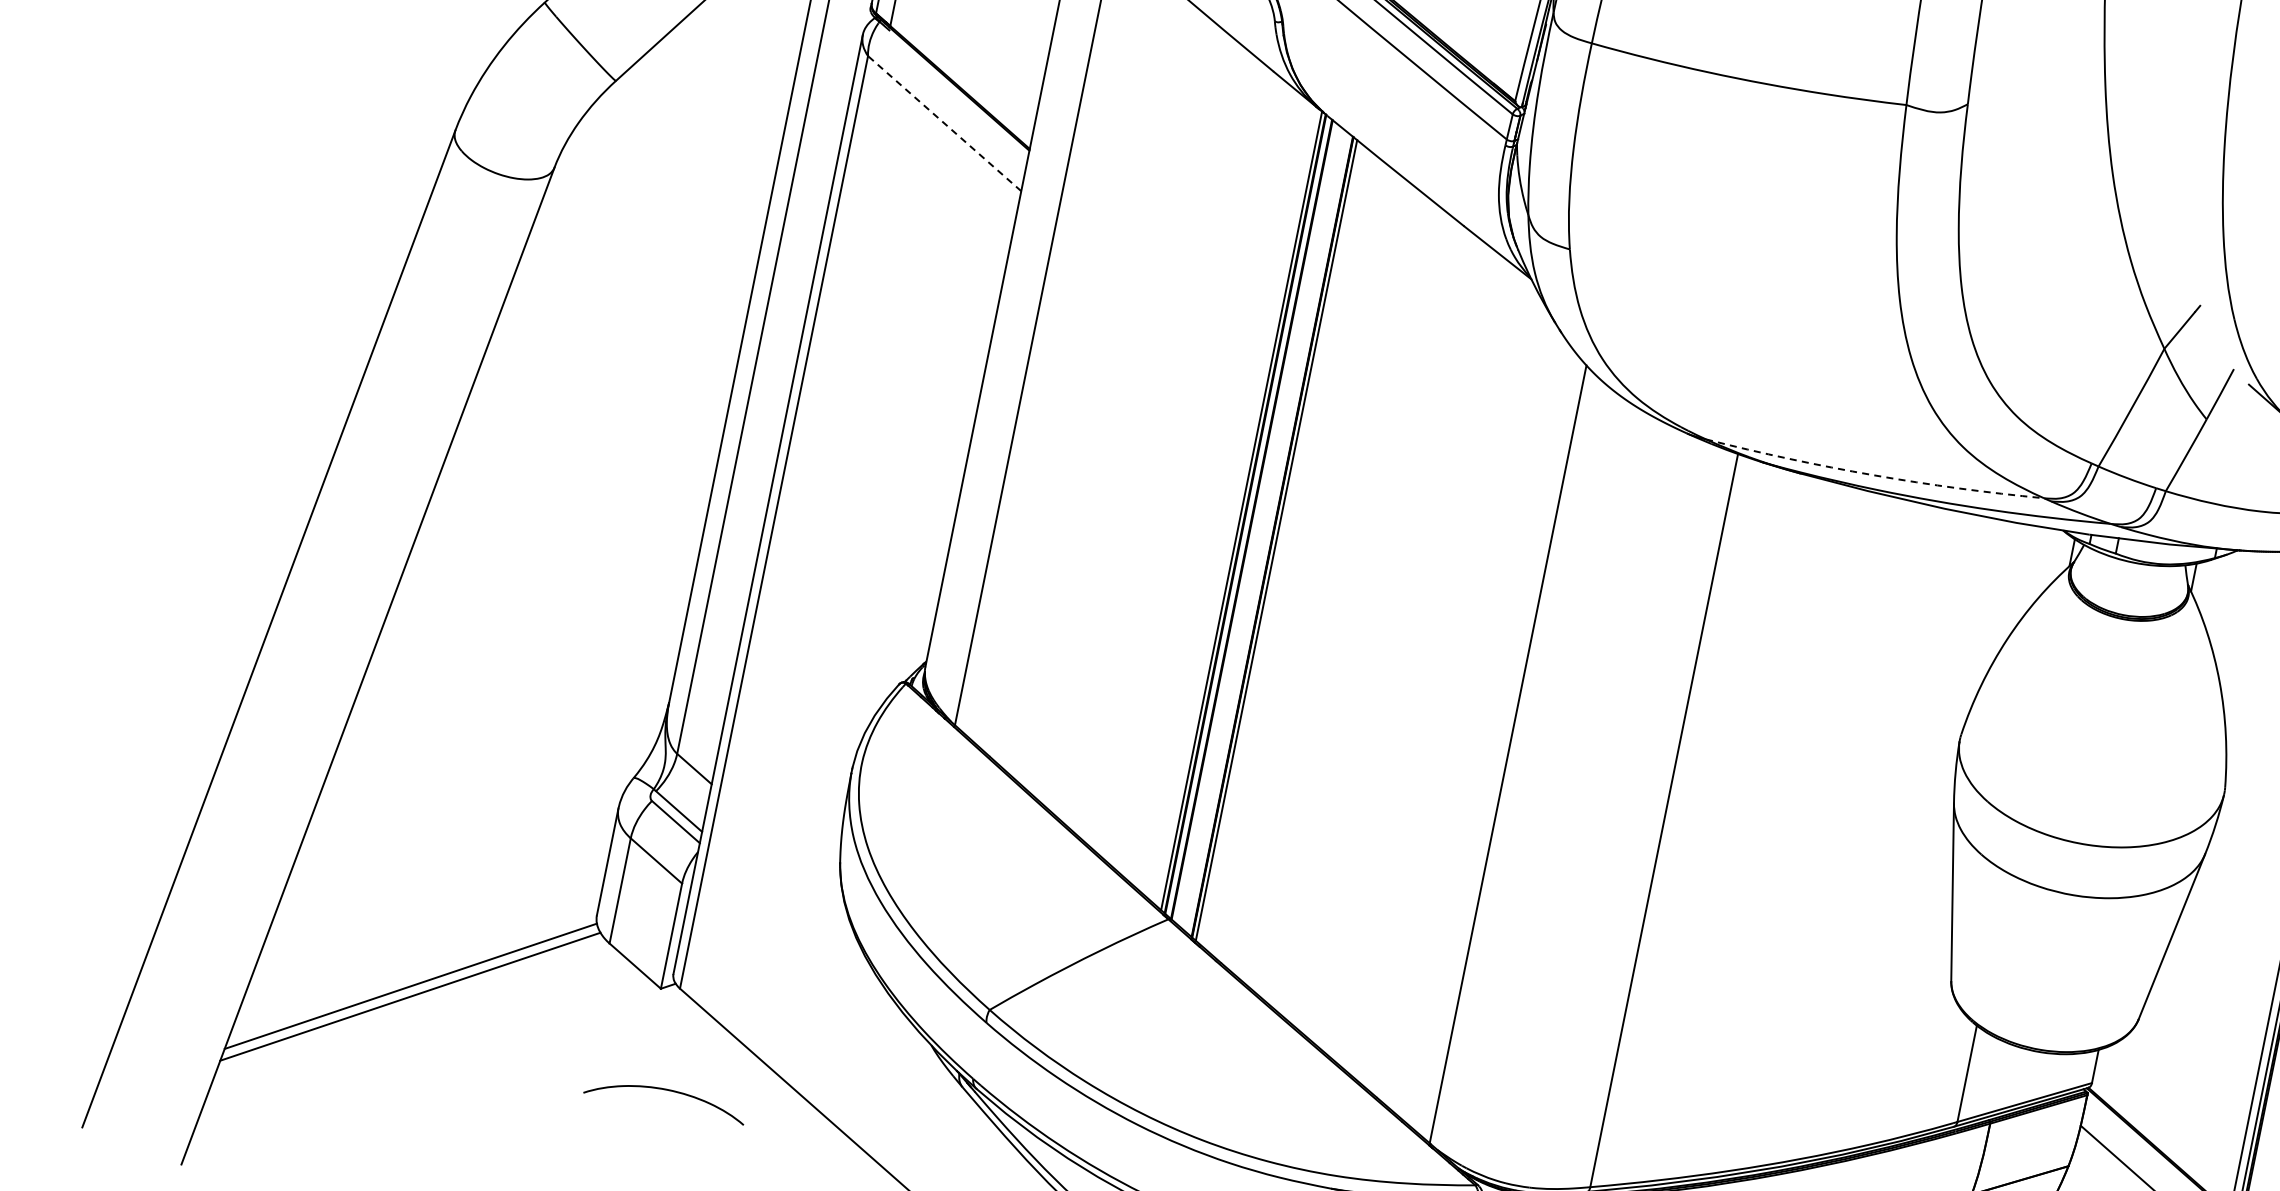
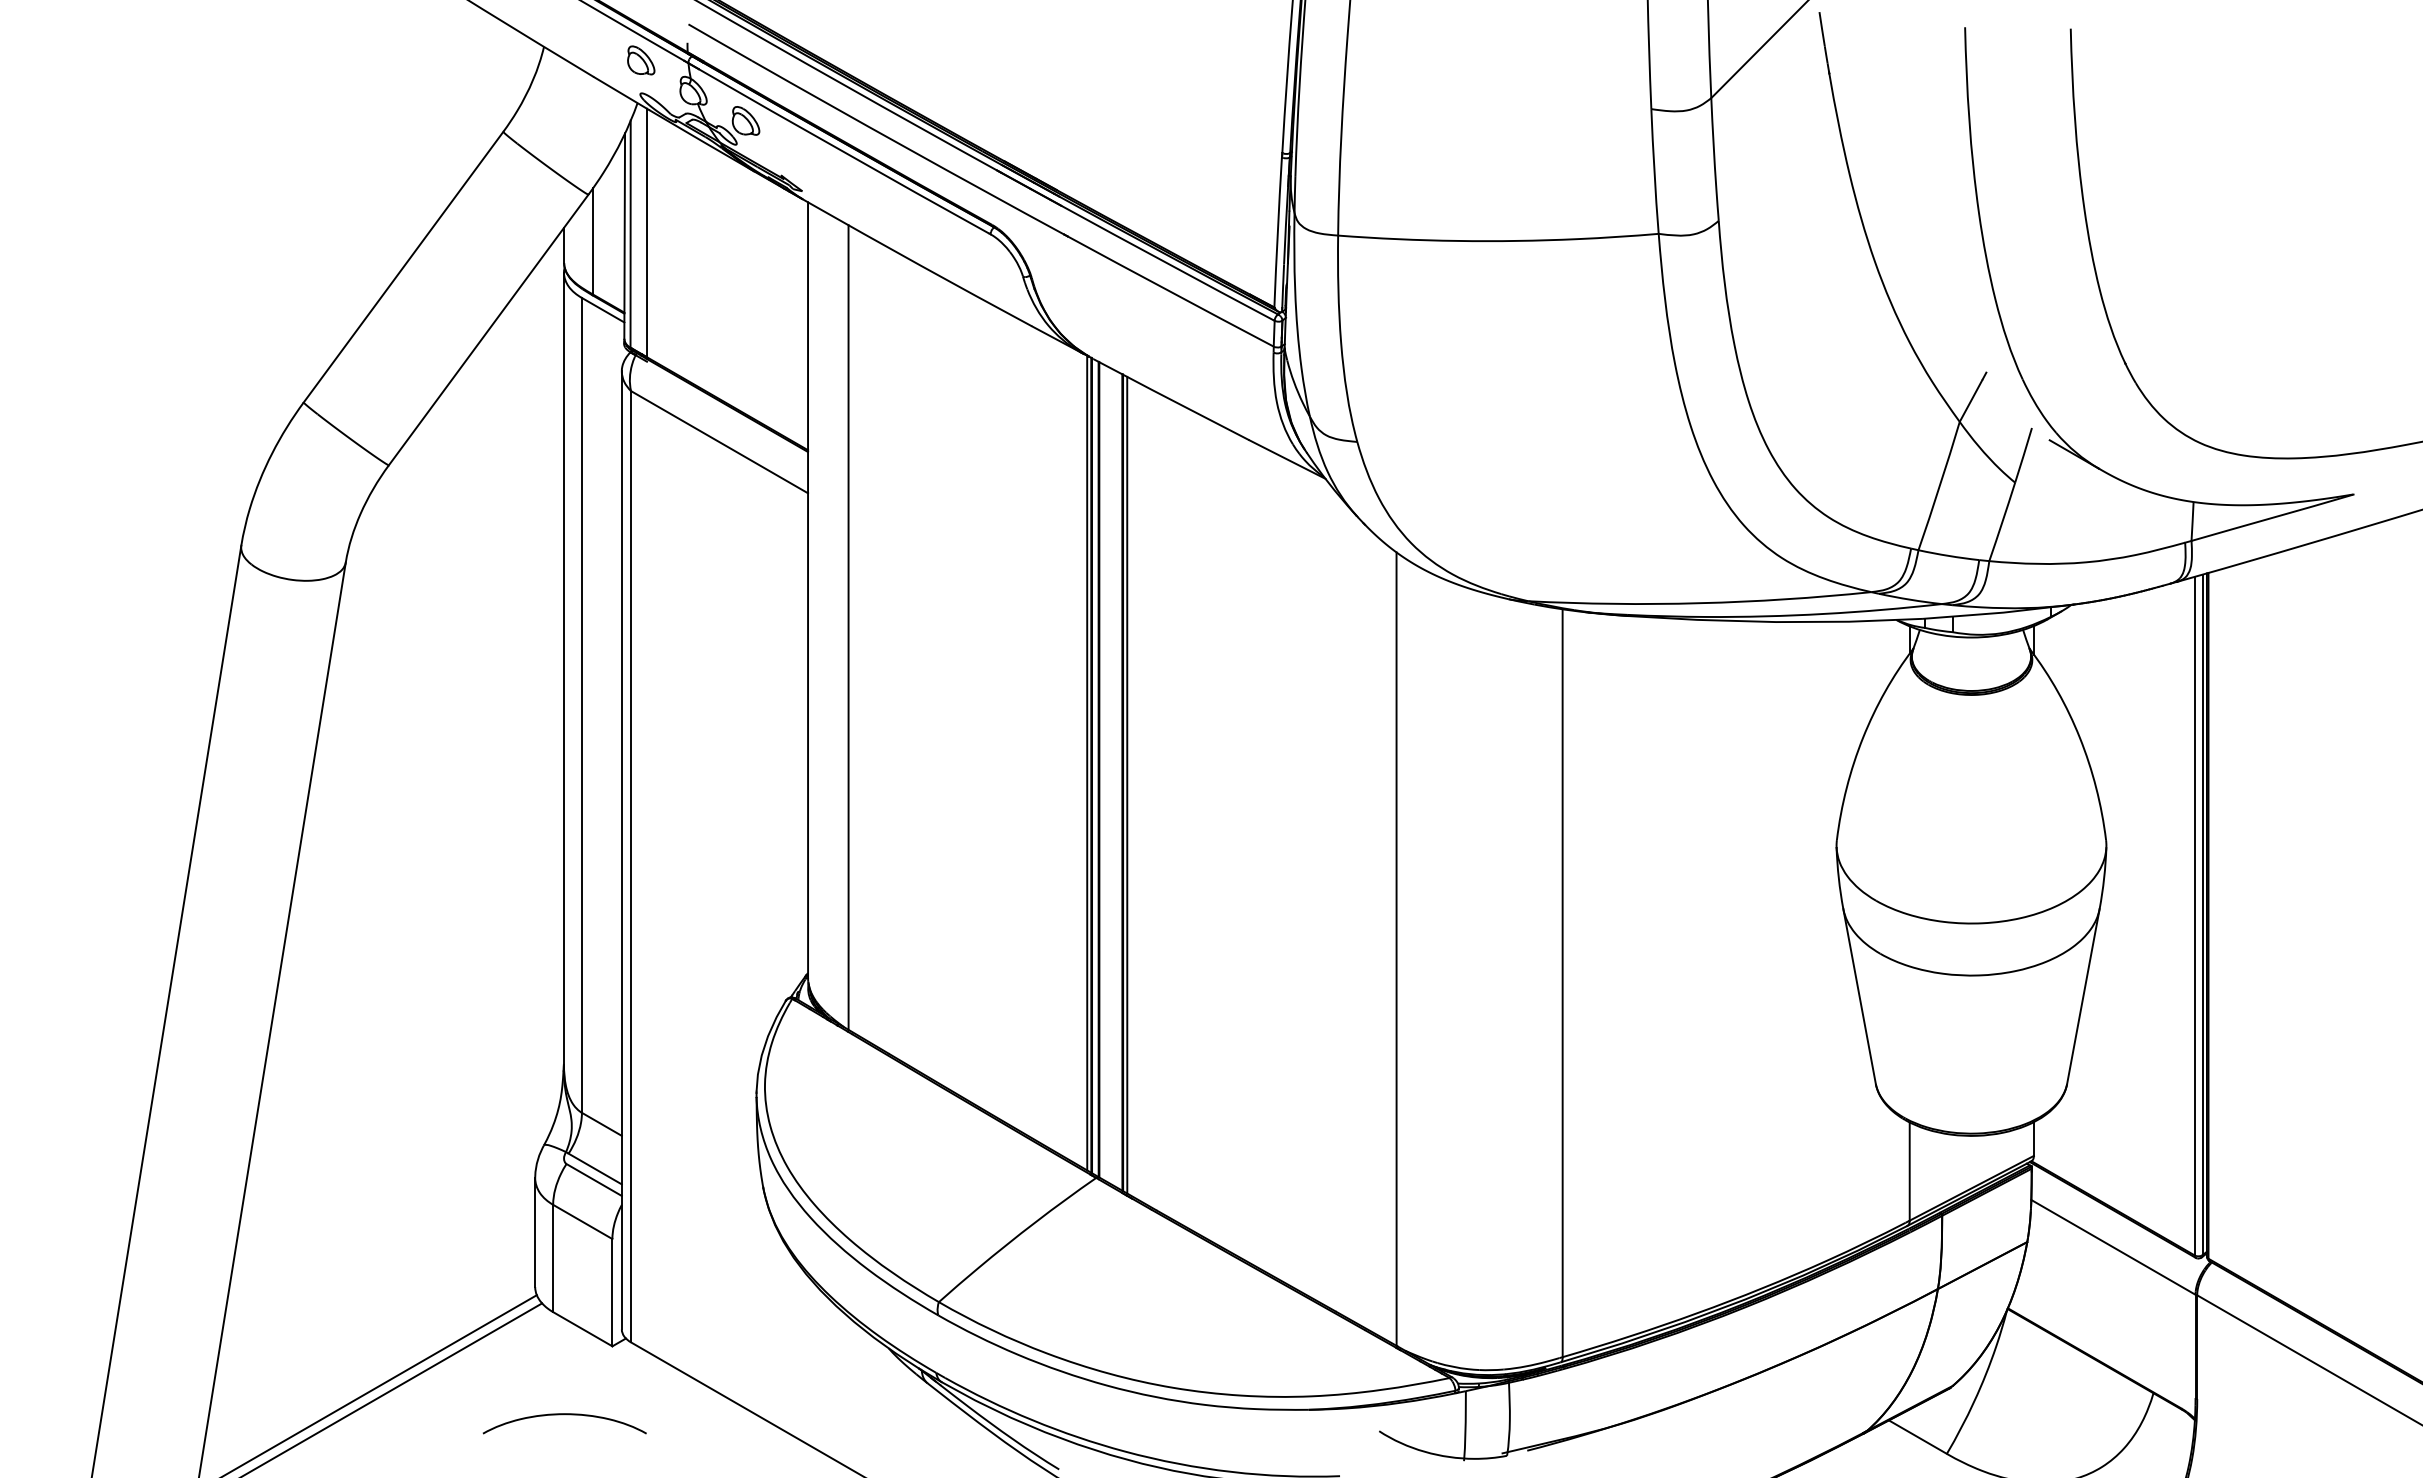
line: (944, 122) -> (719, 441), dashed -> solid
arc: (1874, 475) -> (1700, 603), dashed -> solid
curve: (666, 1091) -> (564, 1415), moved

